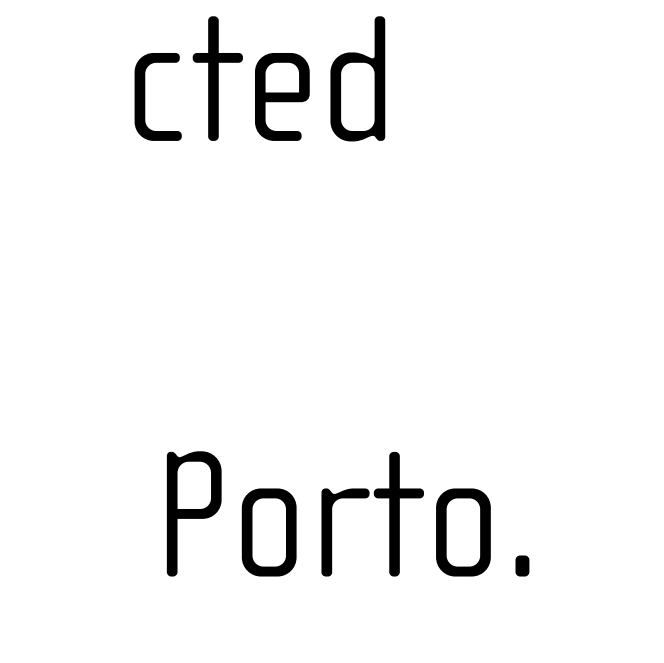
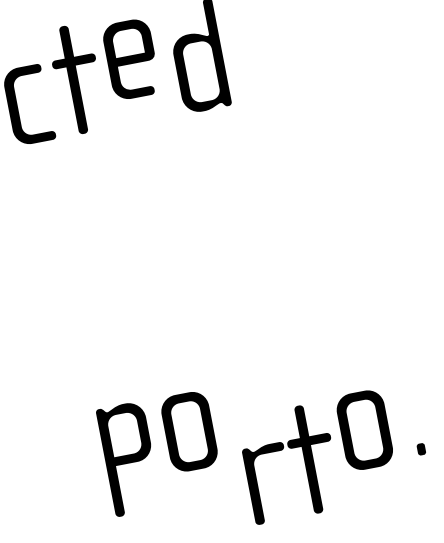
part: (282, 96) -> (131, 58), moved
part: (377, 498) -> (291, 448), moved
part: (268, 532) -> (188, 431), moved
part: (522, 565) -> (421, 448), size x0.6

